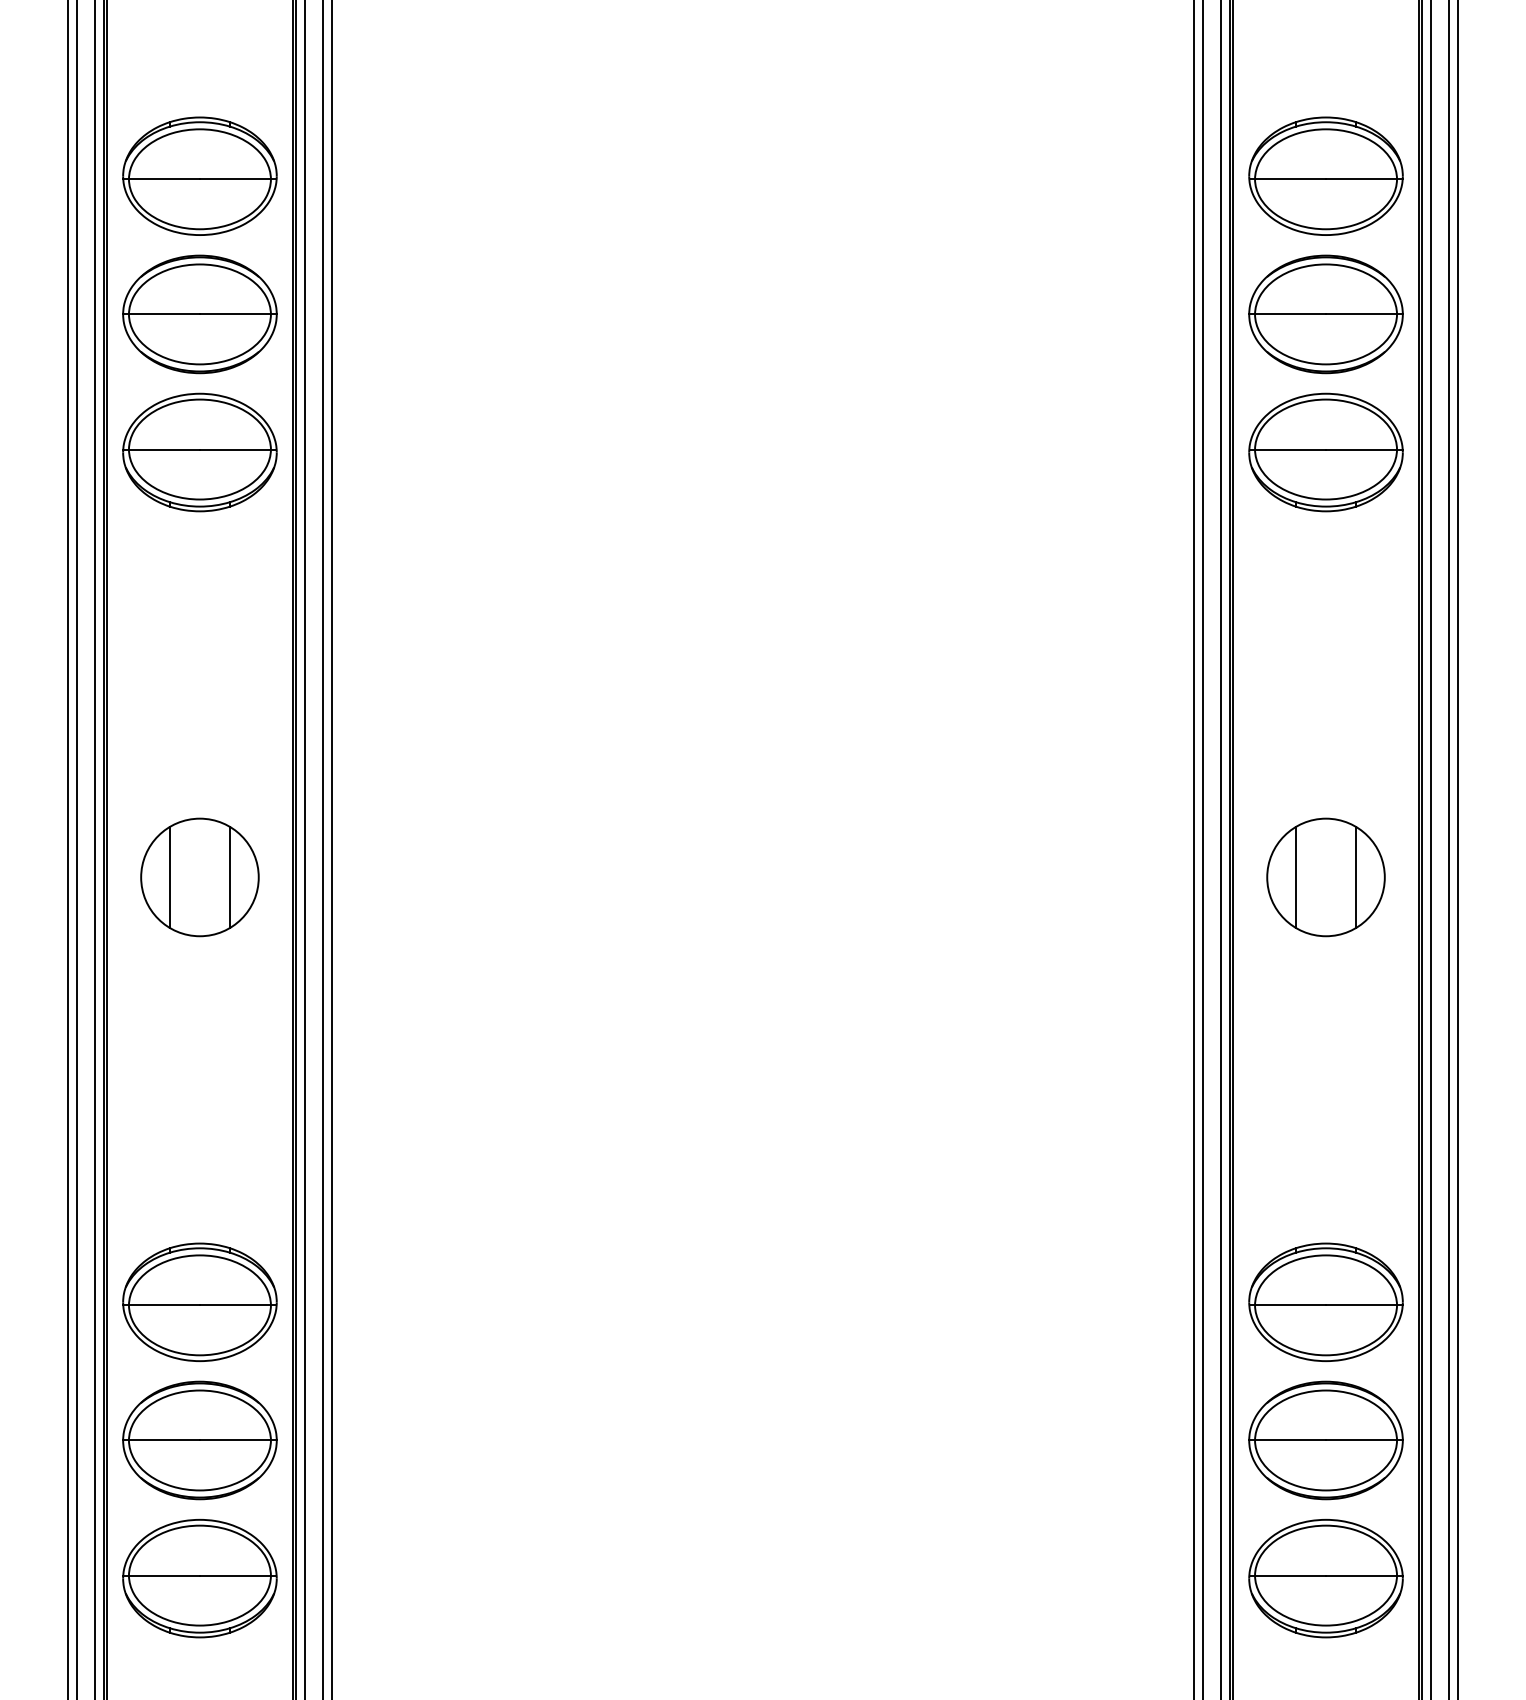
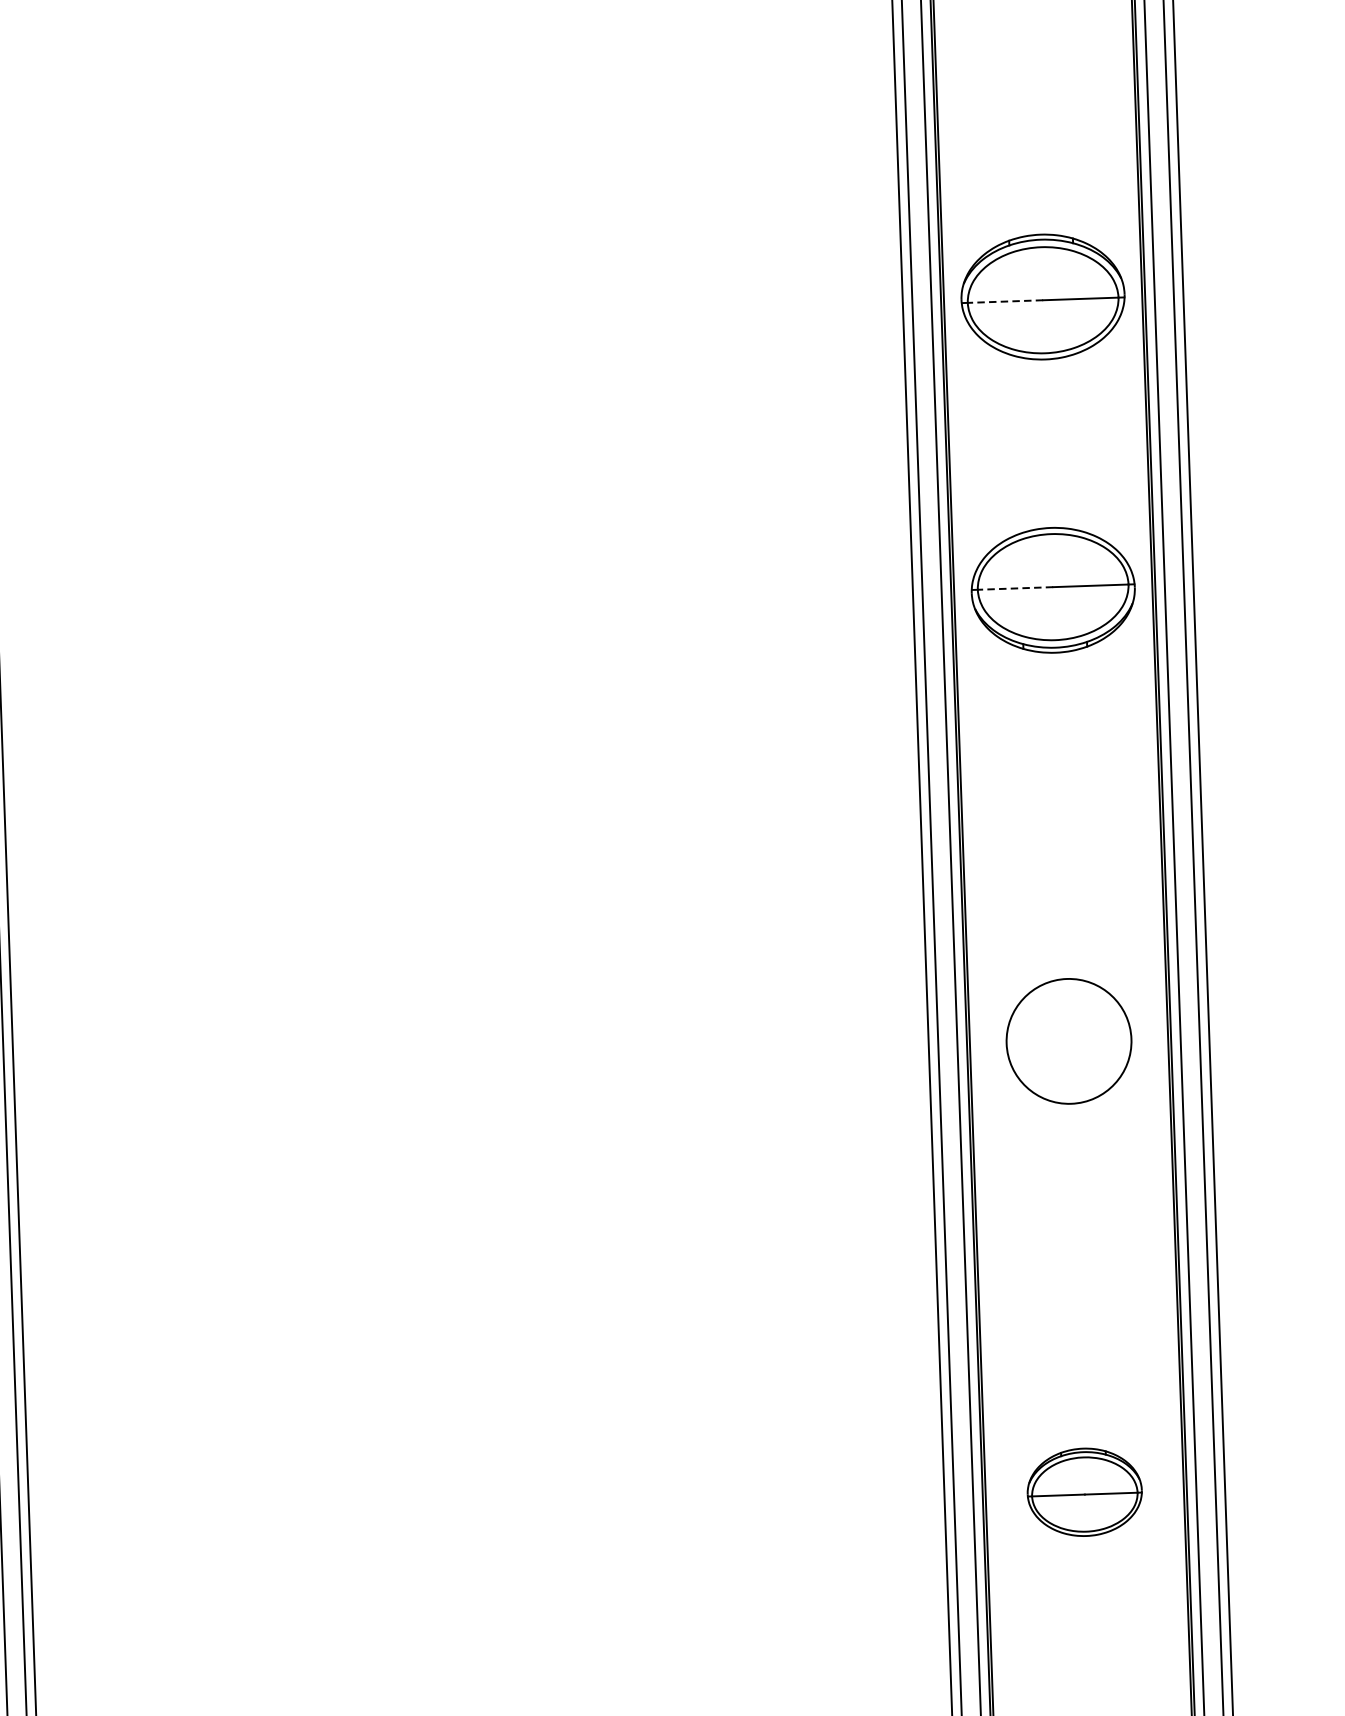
line: (1290, 179) -> (1005, 301), solid -> dashed
part: (1325, 314) -> (1047, 443), removed
line: (1290, 449) -> (1015, 588), solid -> dashed
line: (1296, 877) -> (1037, 1042), removed
line: (1356, 877) -> (1101, 1040), removed
part: (1325, 1301) -> (1084, 1491), size x0.7
part: (1325, 1440) -> (1089, 1639), removed

